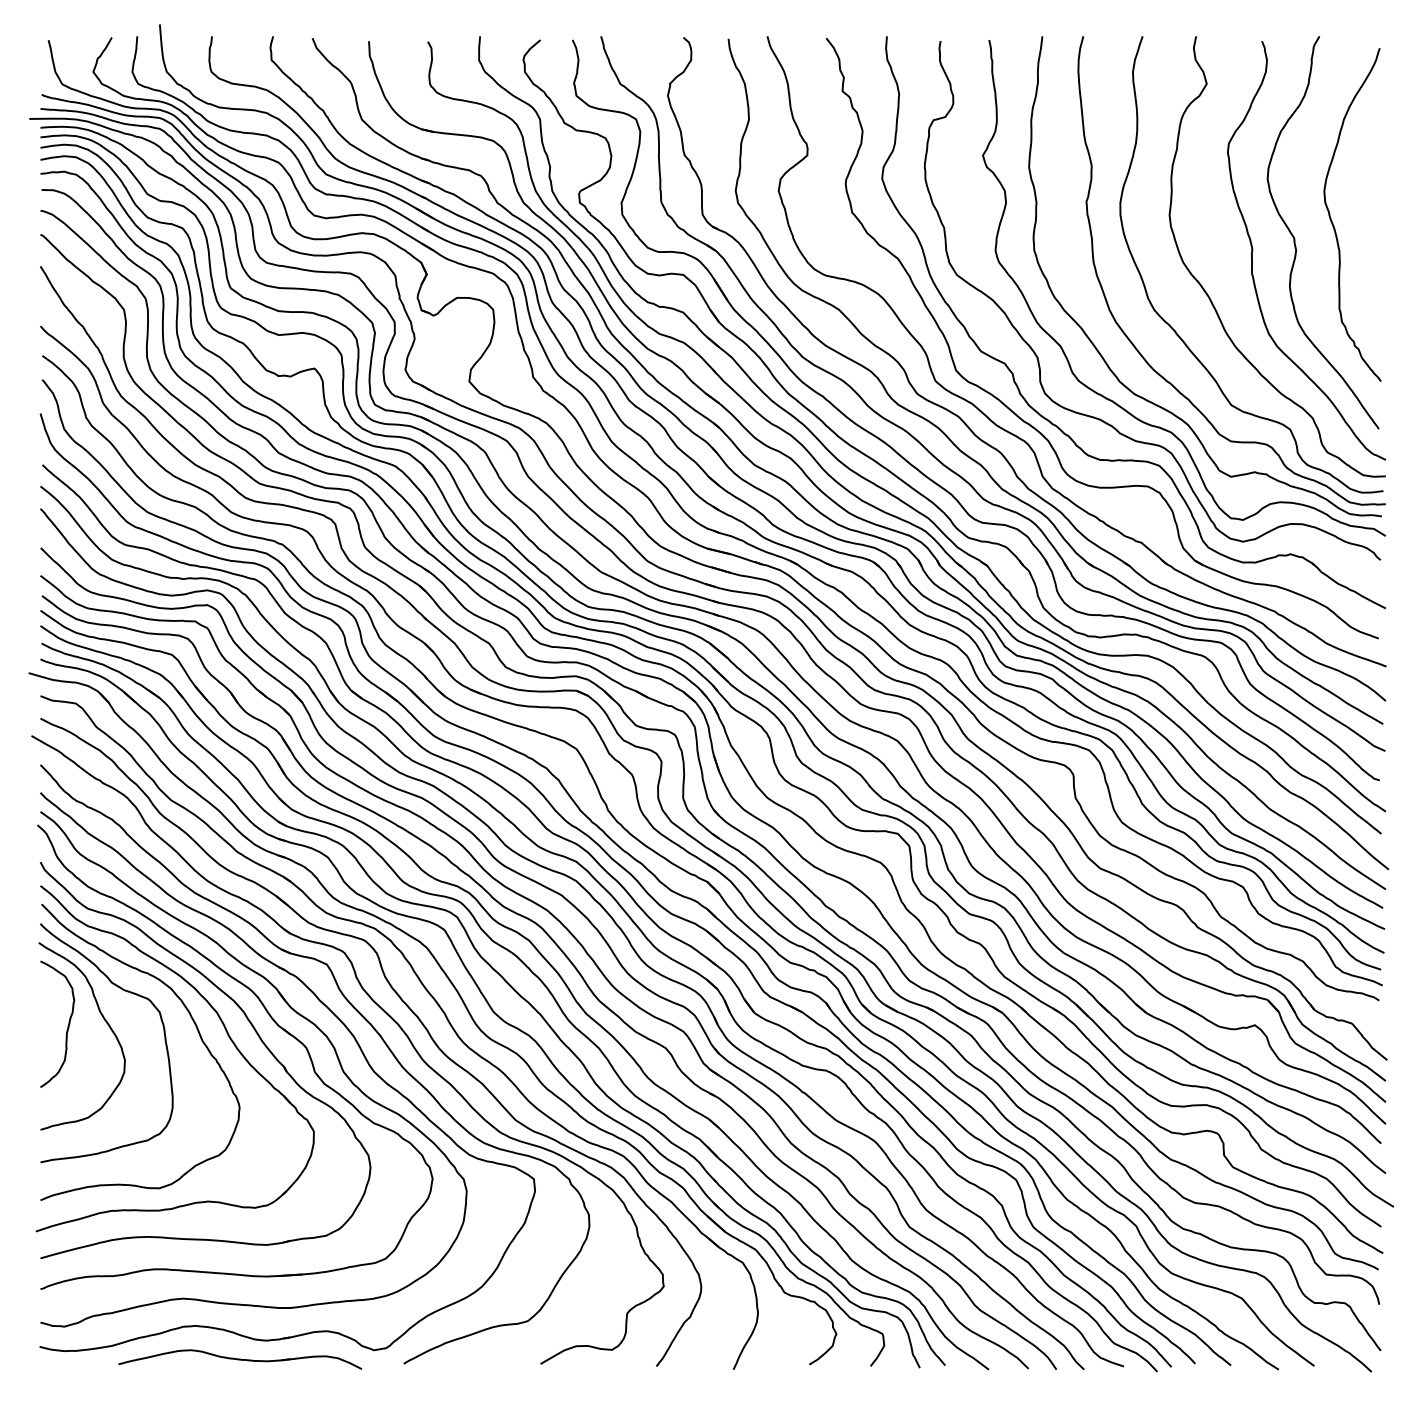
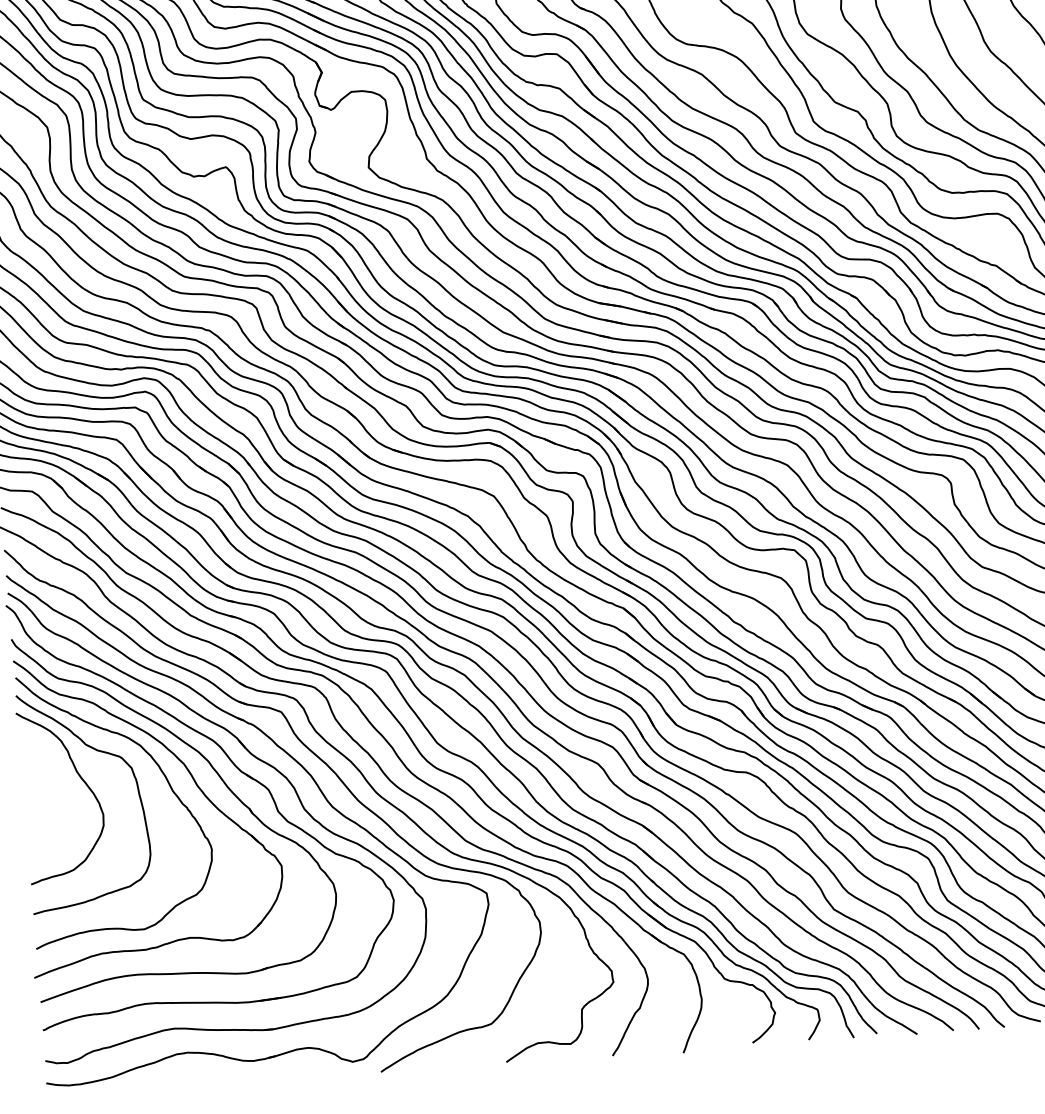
curve: (67, 1026) -> (48, 787), removed
part: (240, 1359) -> (231, 1080), removed

